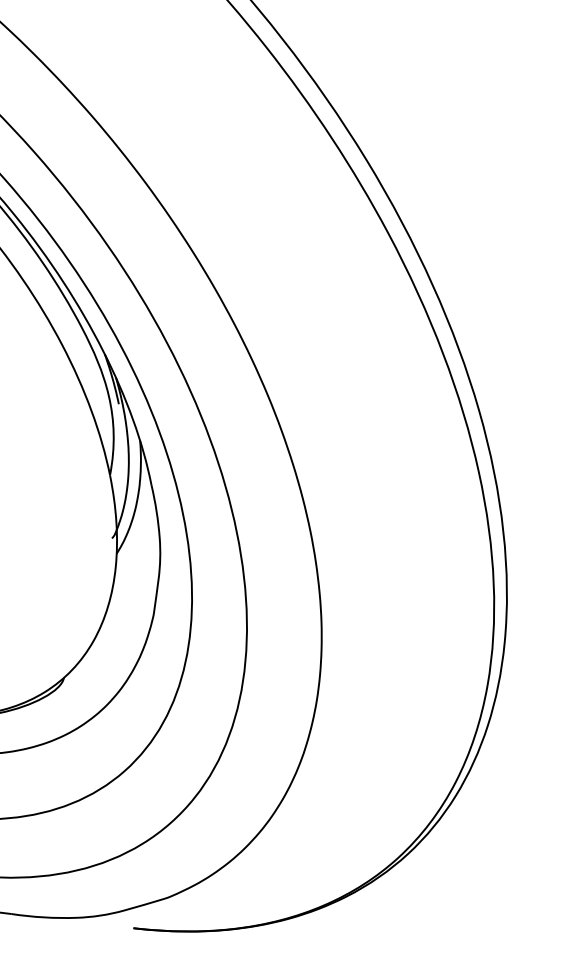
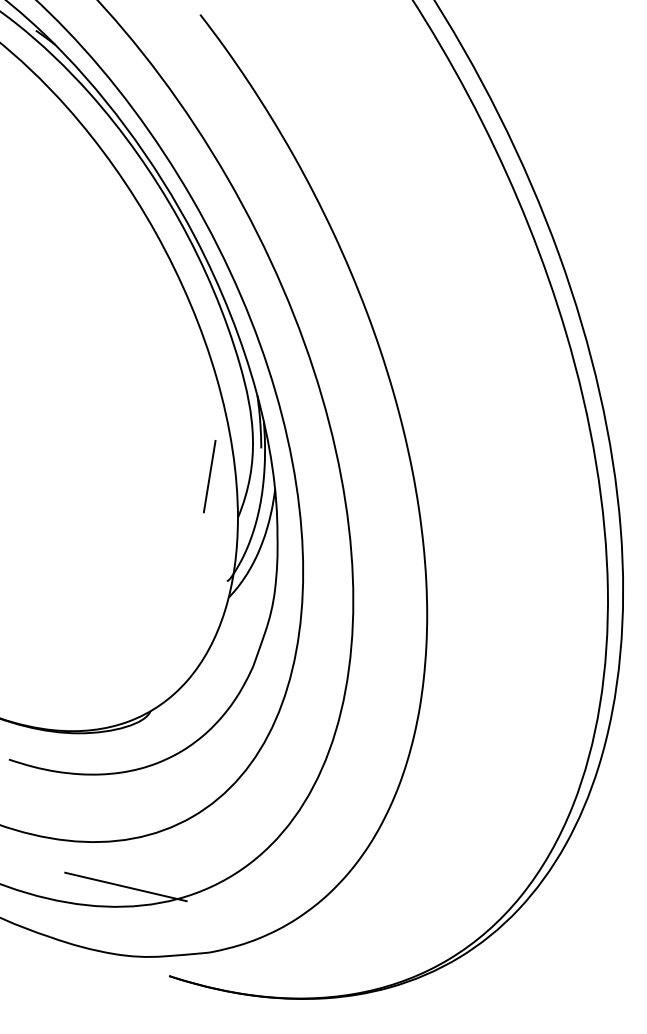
line: (74, 441) -> (209, 476), added
line: (74, 850) -> (125, 886), added

